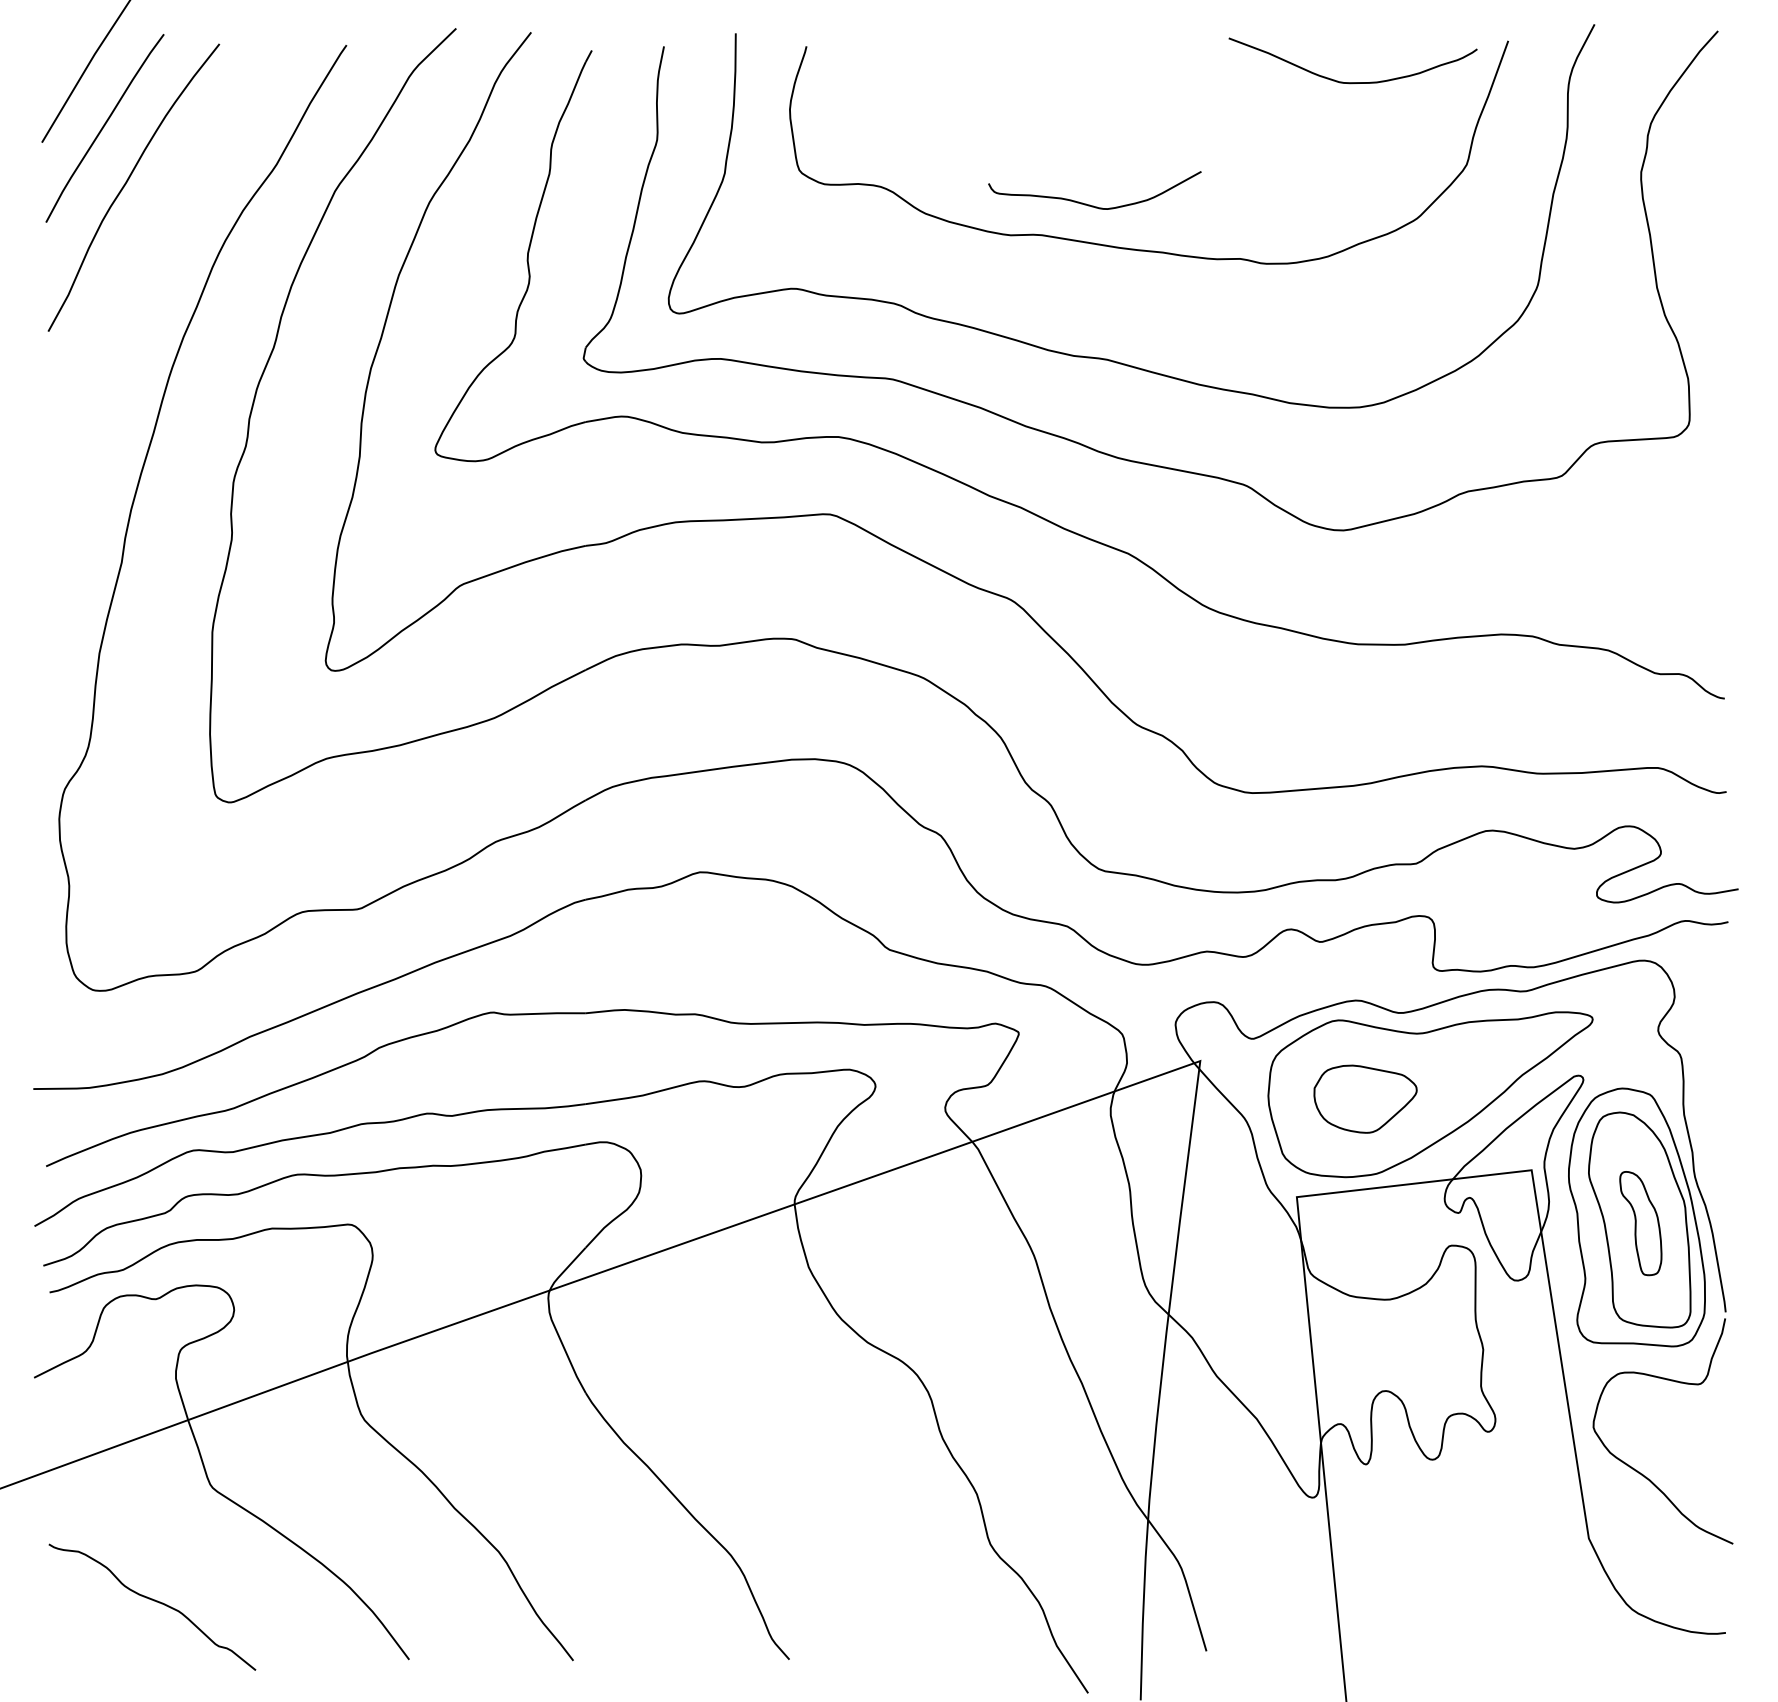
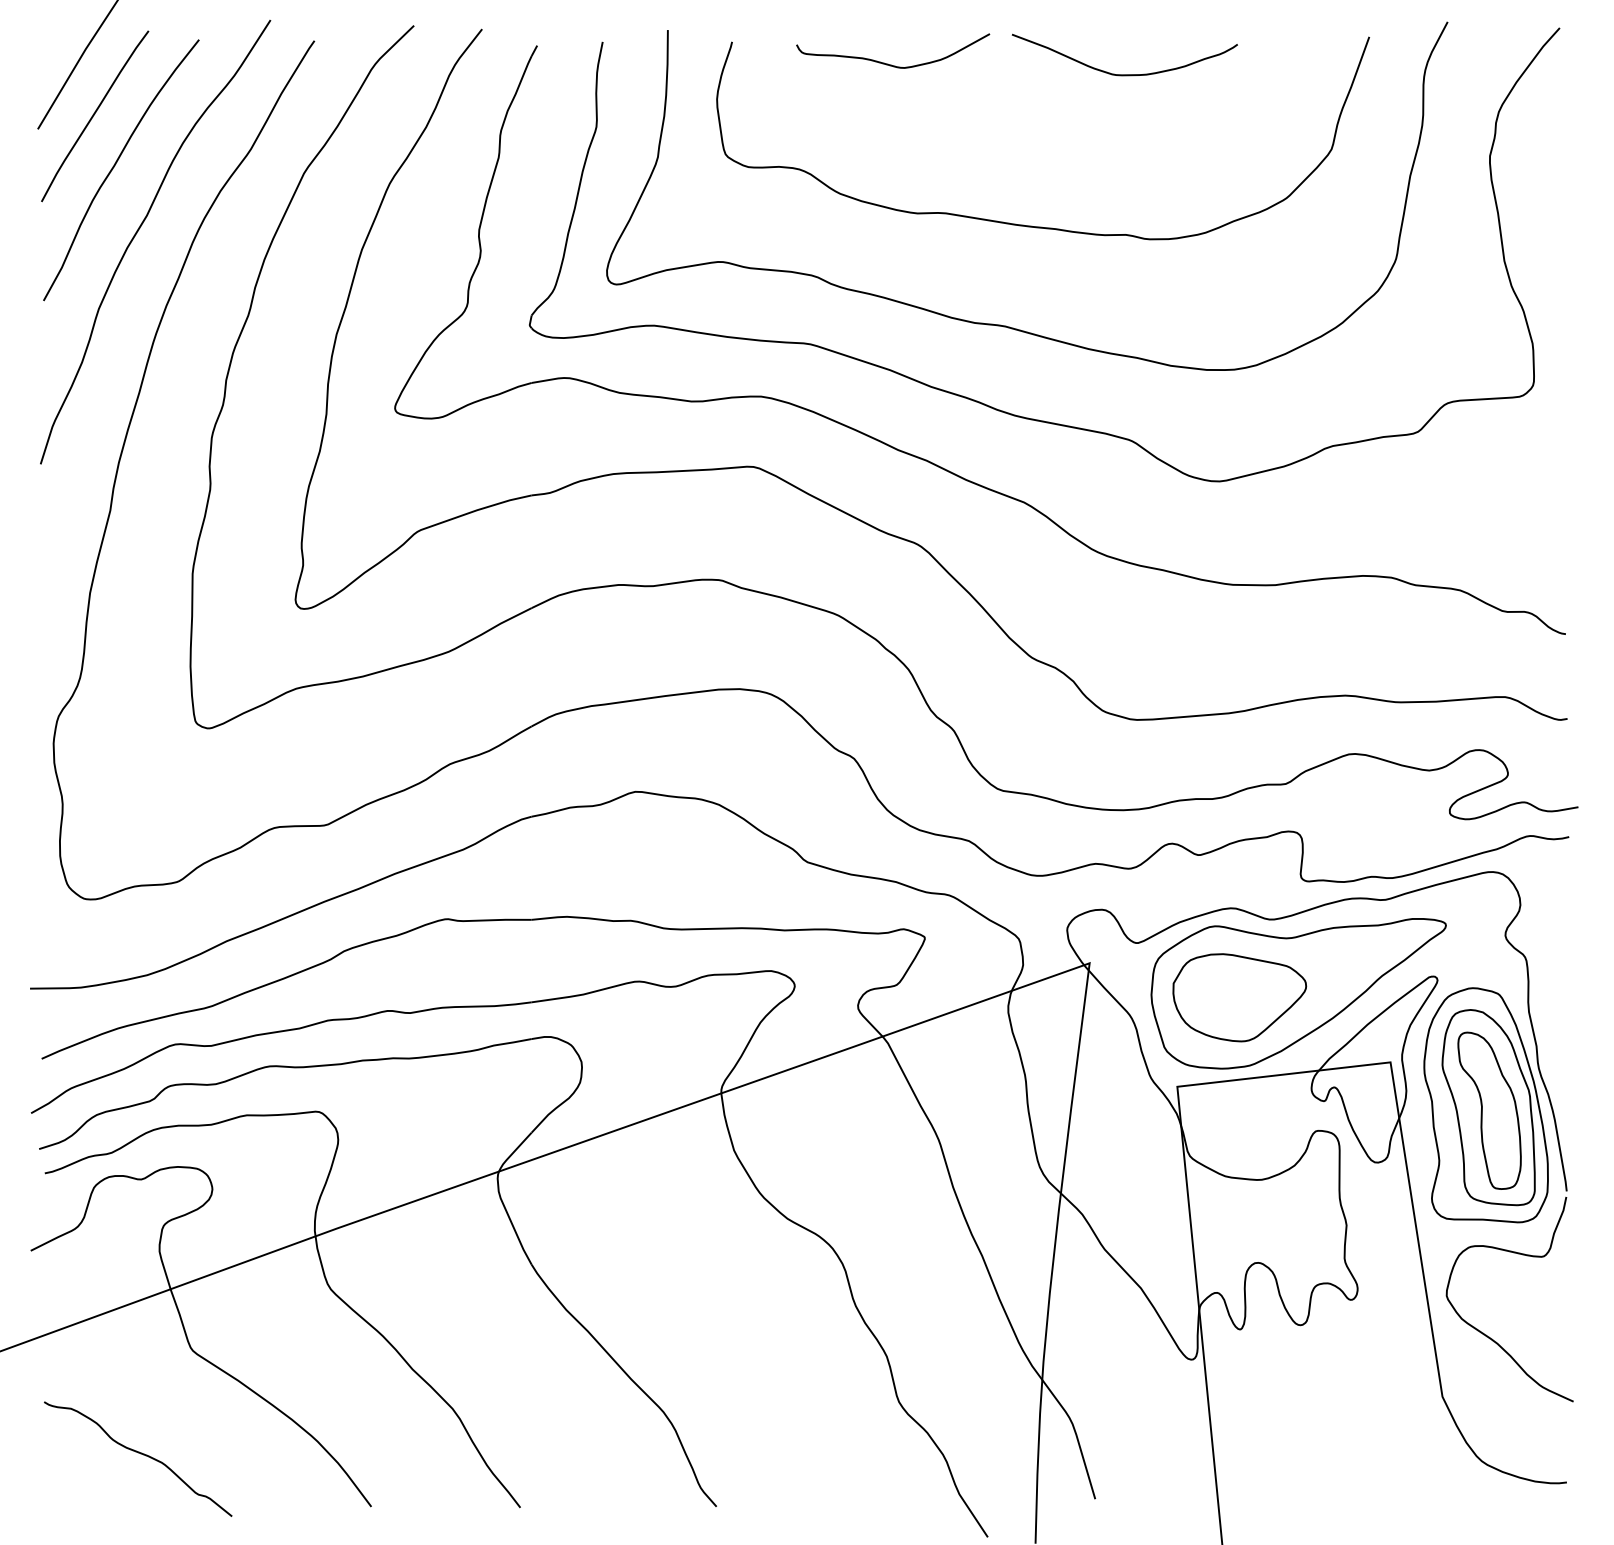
curve: (1352, 82) -> (1124, 74), moved
curve: (1090, 204) -> (889, 63), moved
curve: (151, 257) -> (137, 233), added
part: (1365, 1099) -> (1239, 998), size x1.43
part: (1640, 1223) -> (1489, 1110), size x1.67

